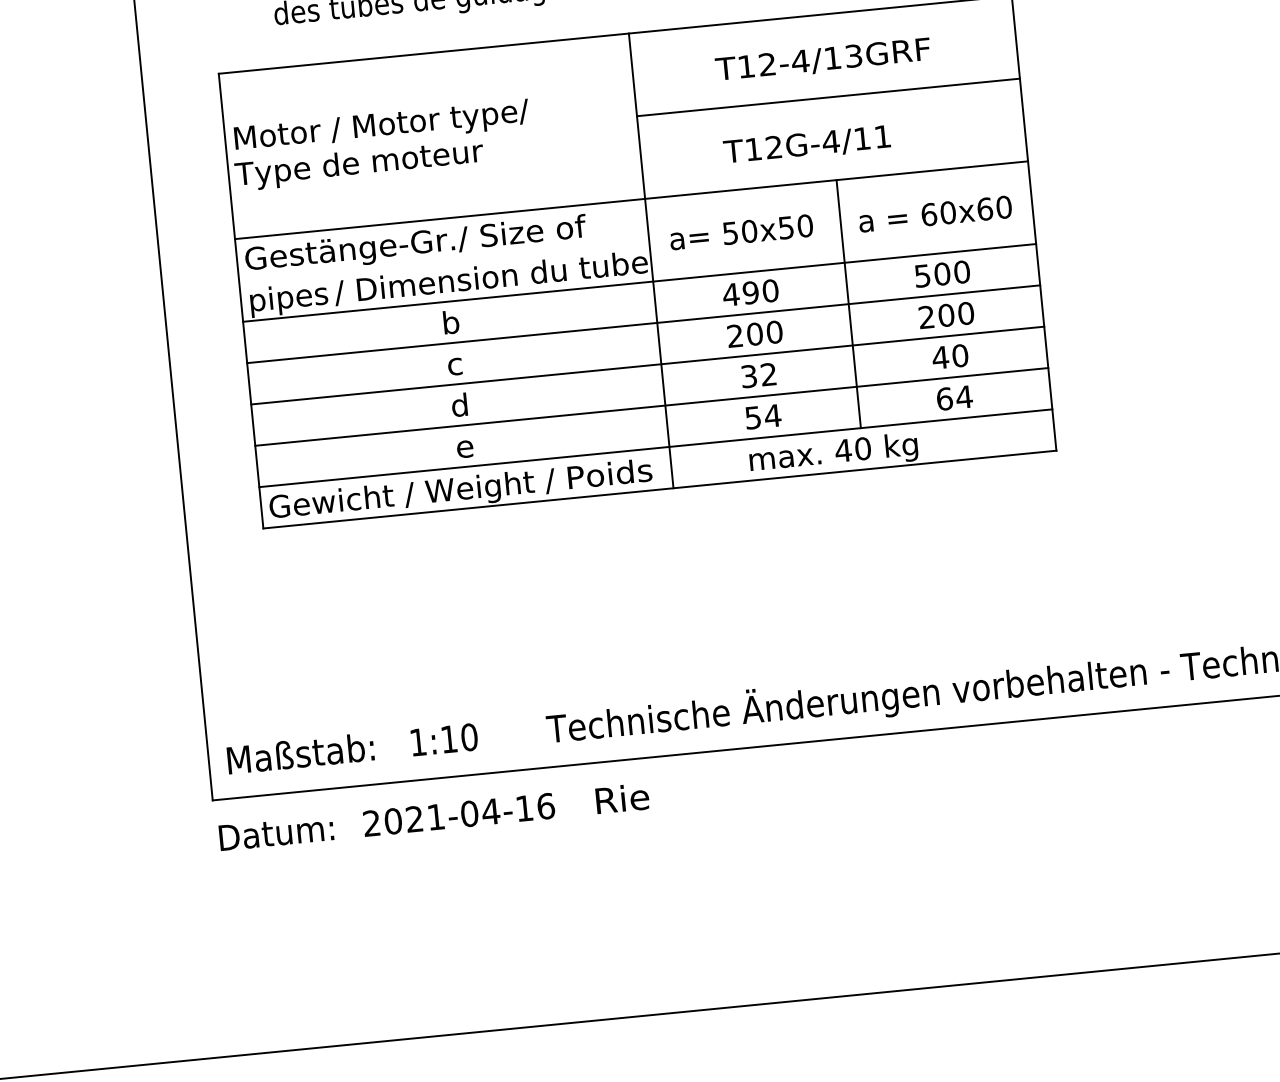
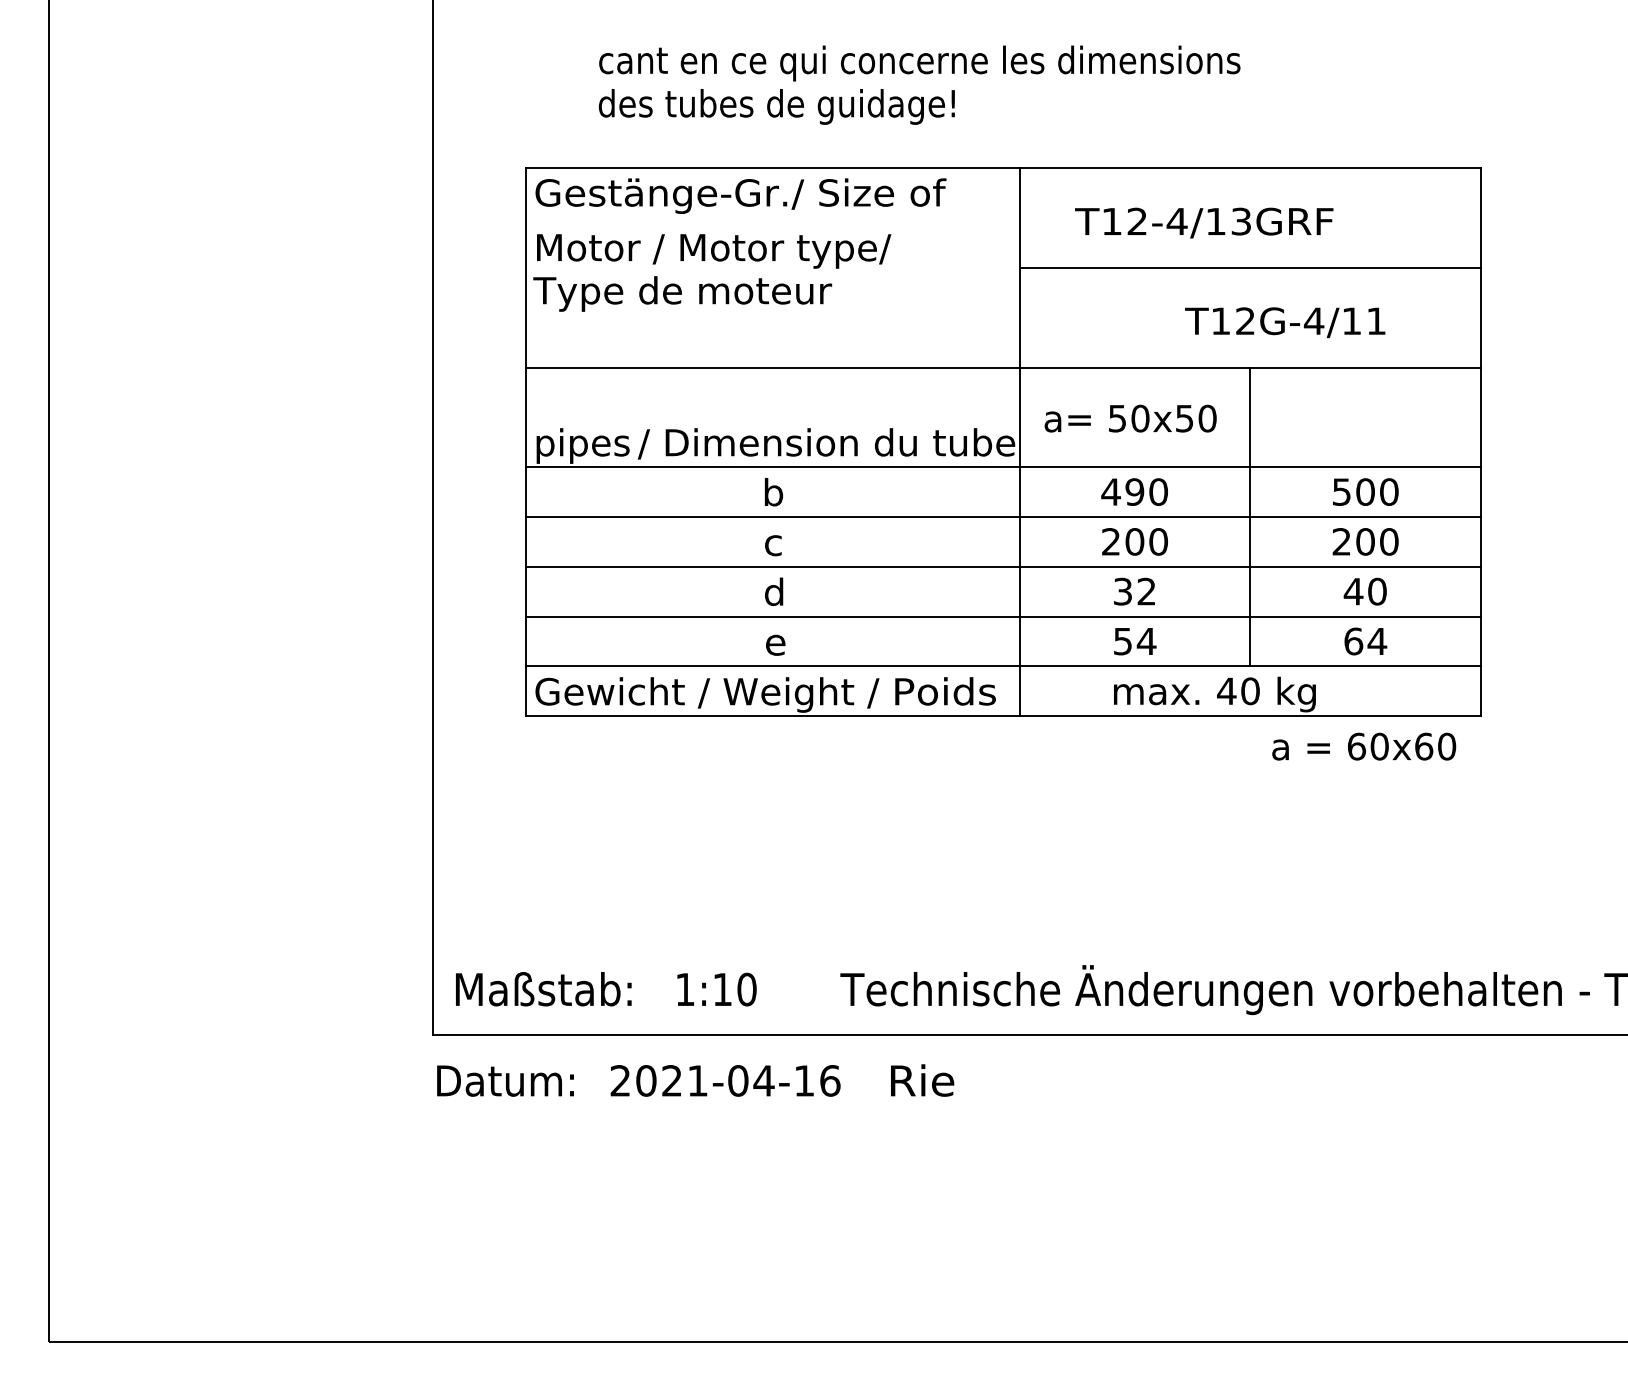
text: (823, 59) -> (1204, 222), moved
text: (807, 145) -> (1285, 322), moved
text: (935, 213) -> (1364, 746), moved
text: (415, 244) -> (740, 195), moved

